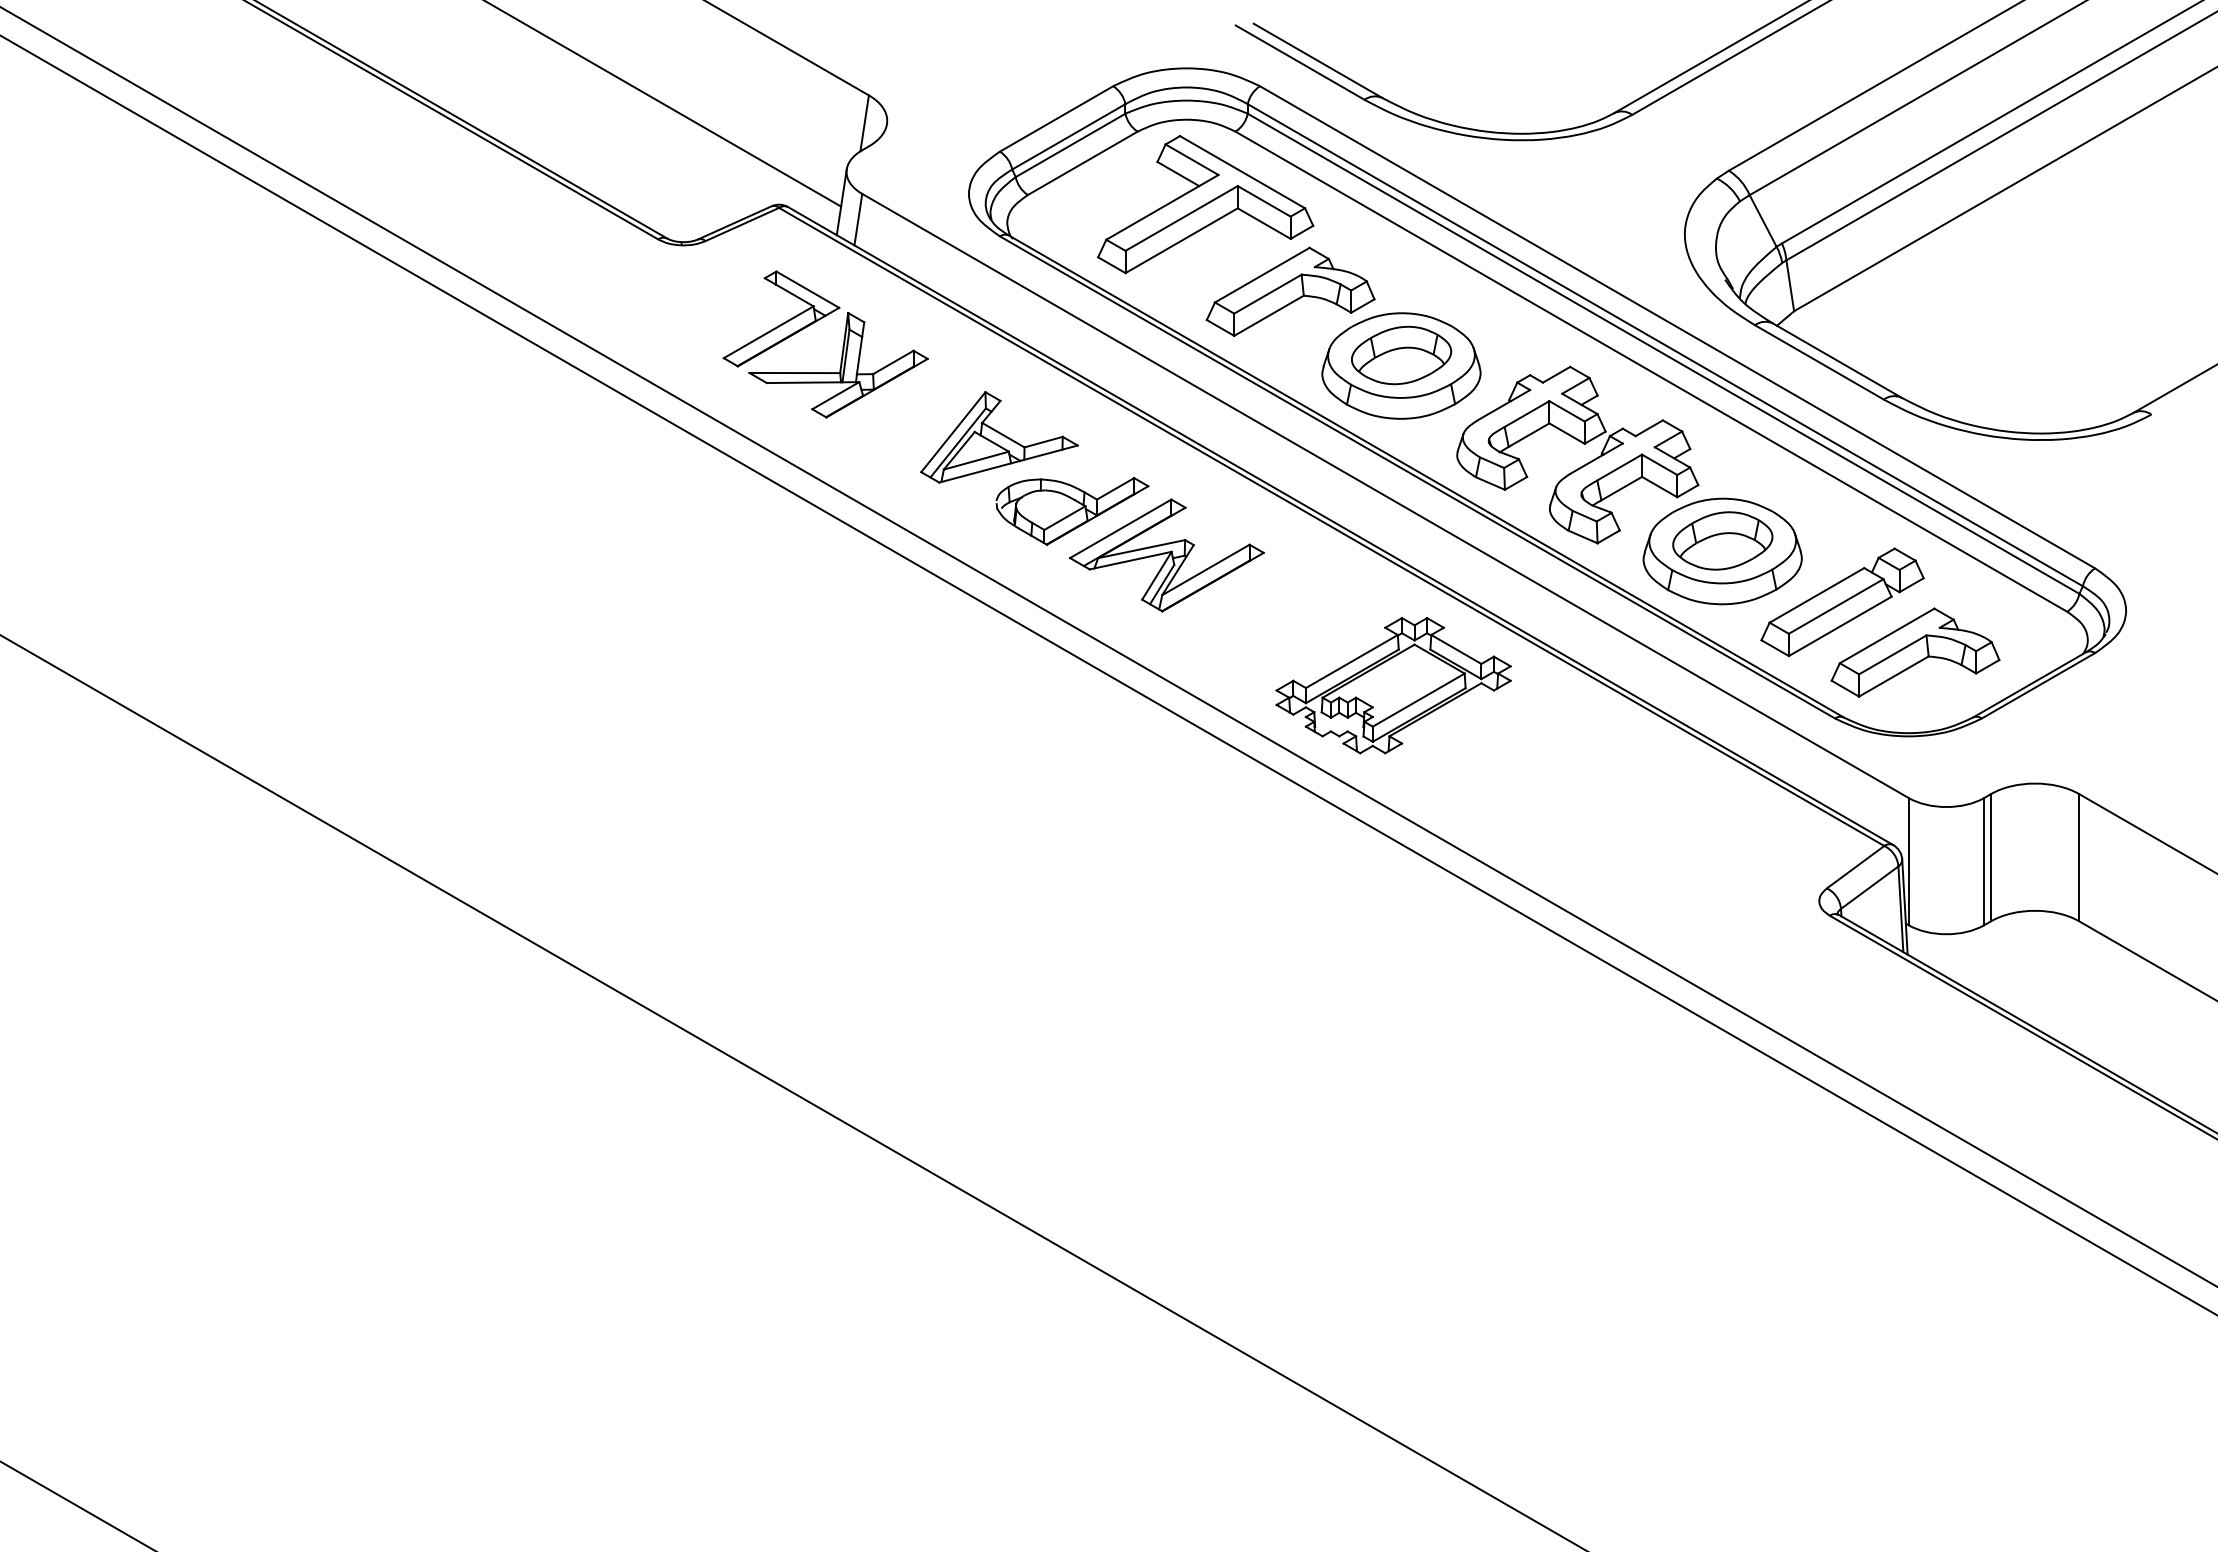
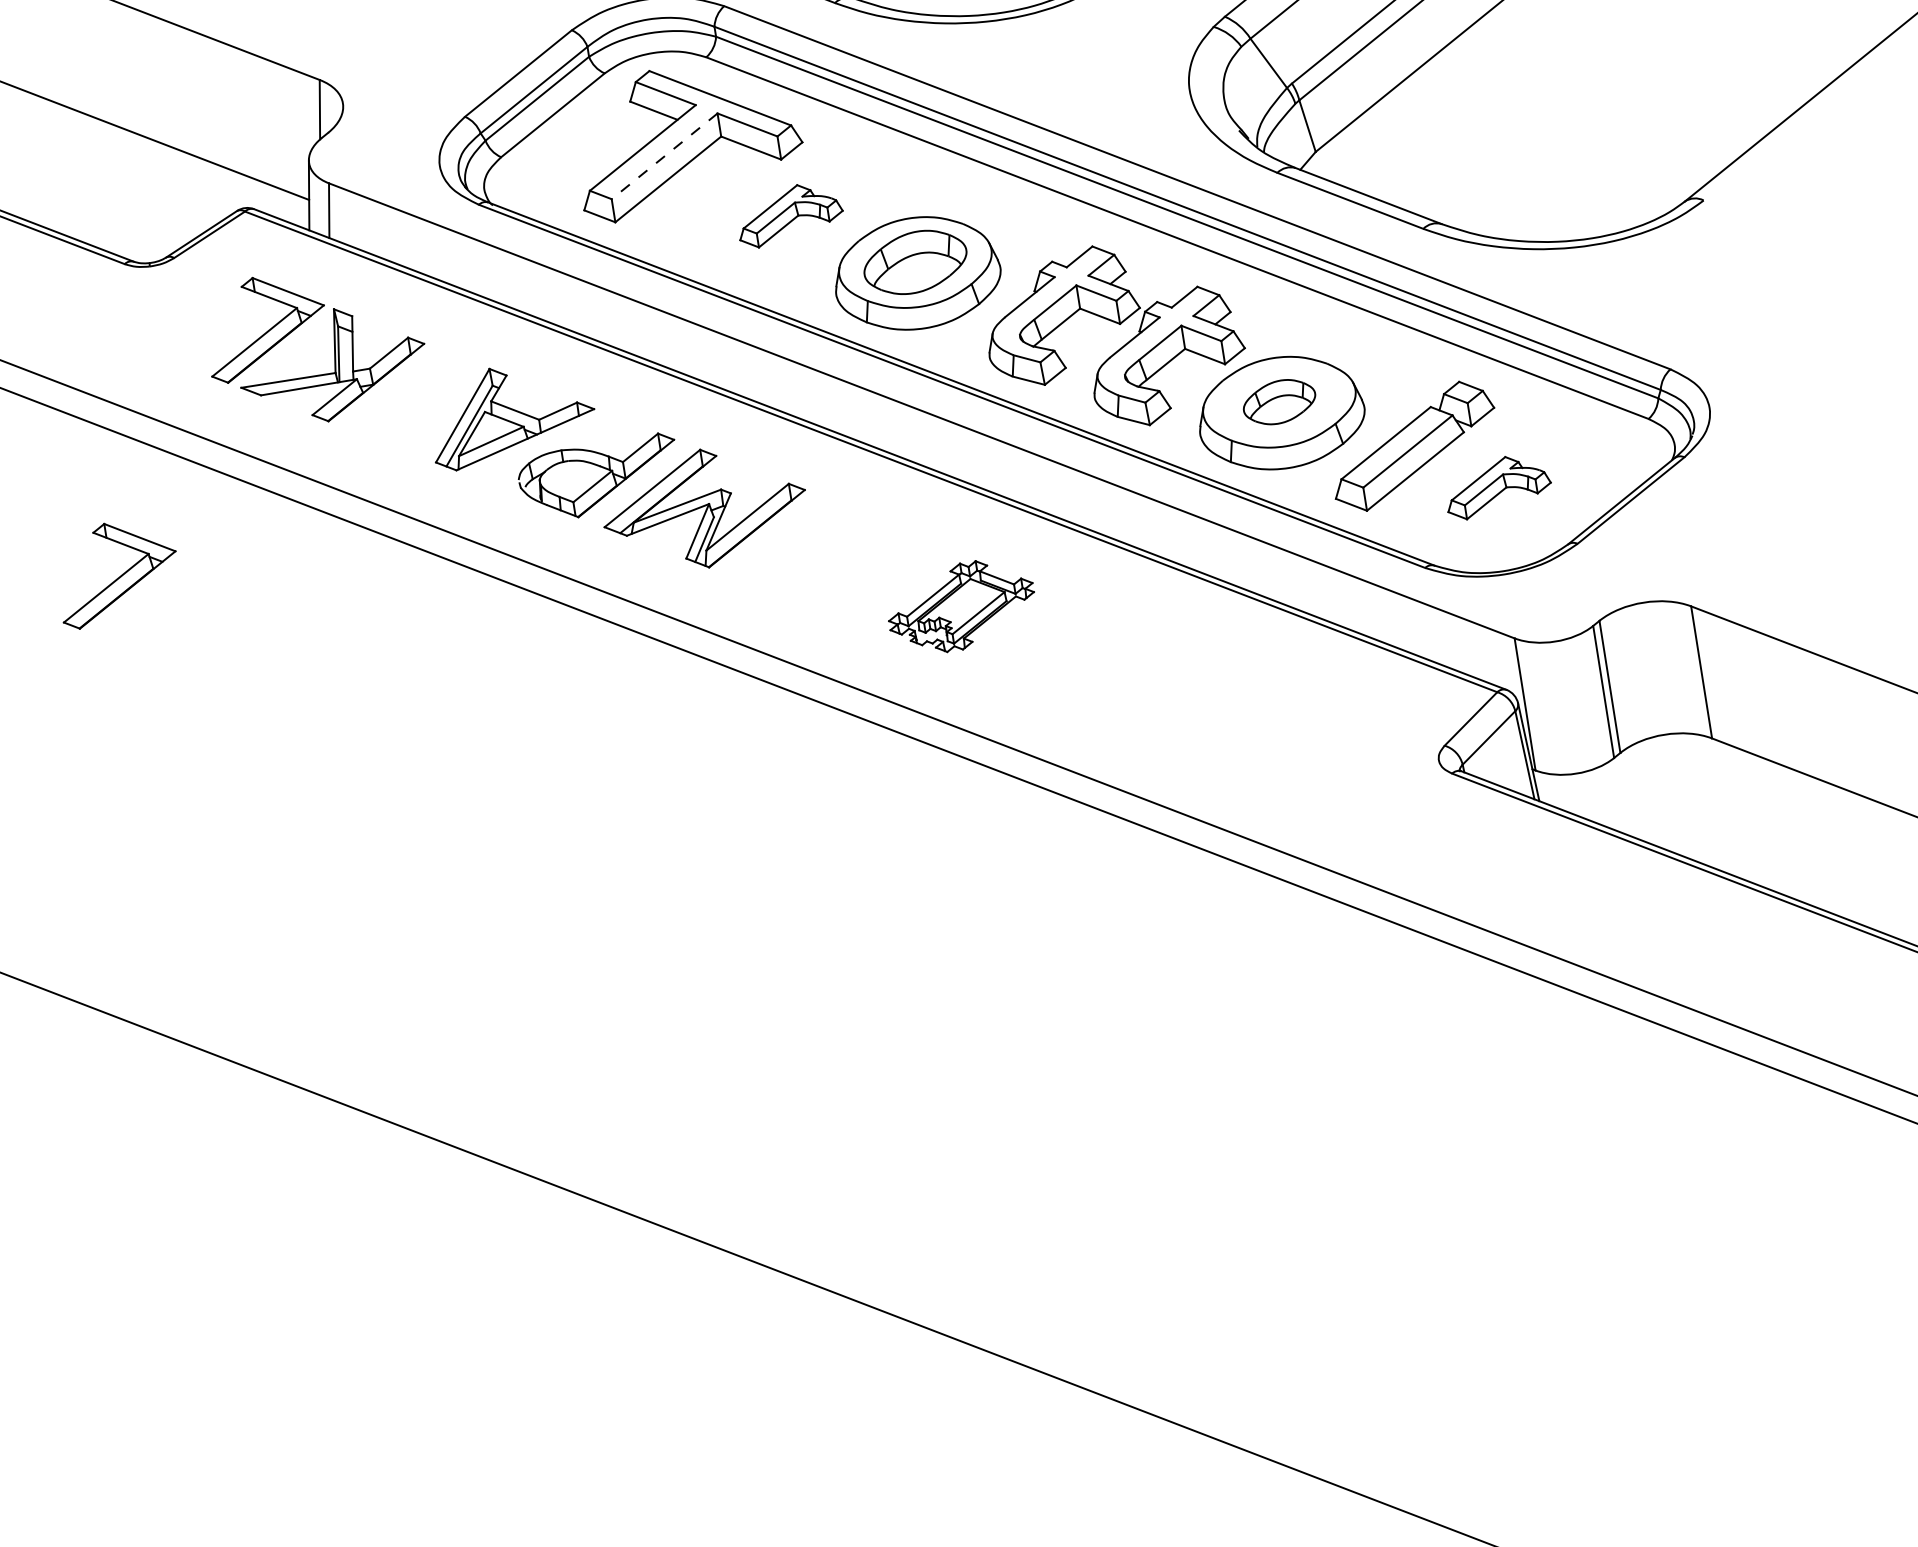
line: (1181, 218) -> (664, 156), solid -> dashed
part: (1290, 291) -> (789, 214), size x0.6
part: (605, 527) -> (117, 571), added
part: (1722, 540) -> (1279, 401), size x0.7
part: (1915, 652) -> (1497, 486), size x0.6
part: (1393, 685) -> (961, 606), size x0.6

